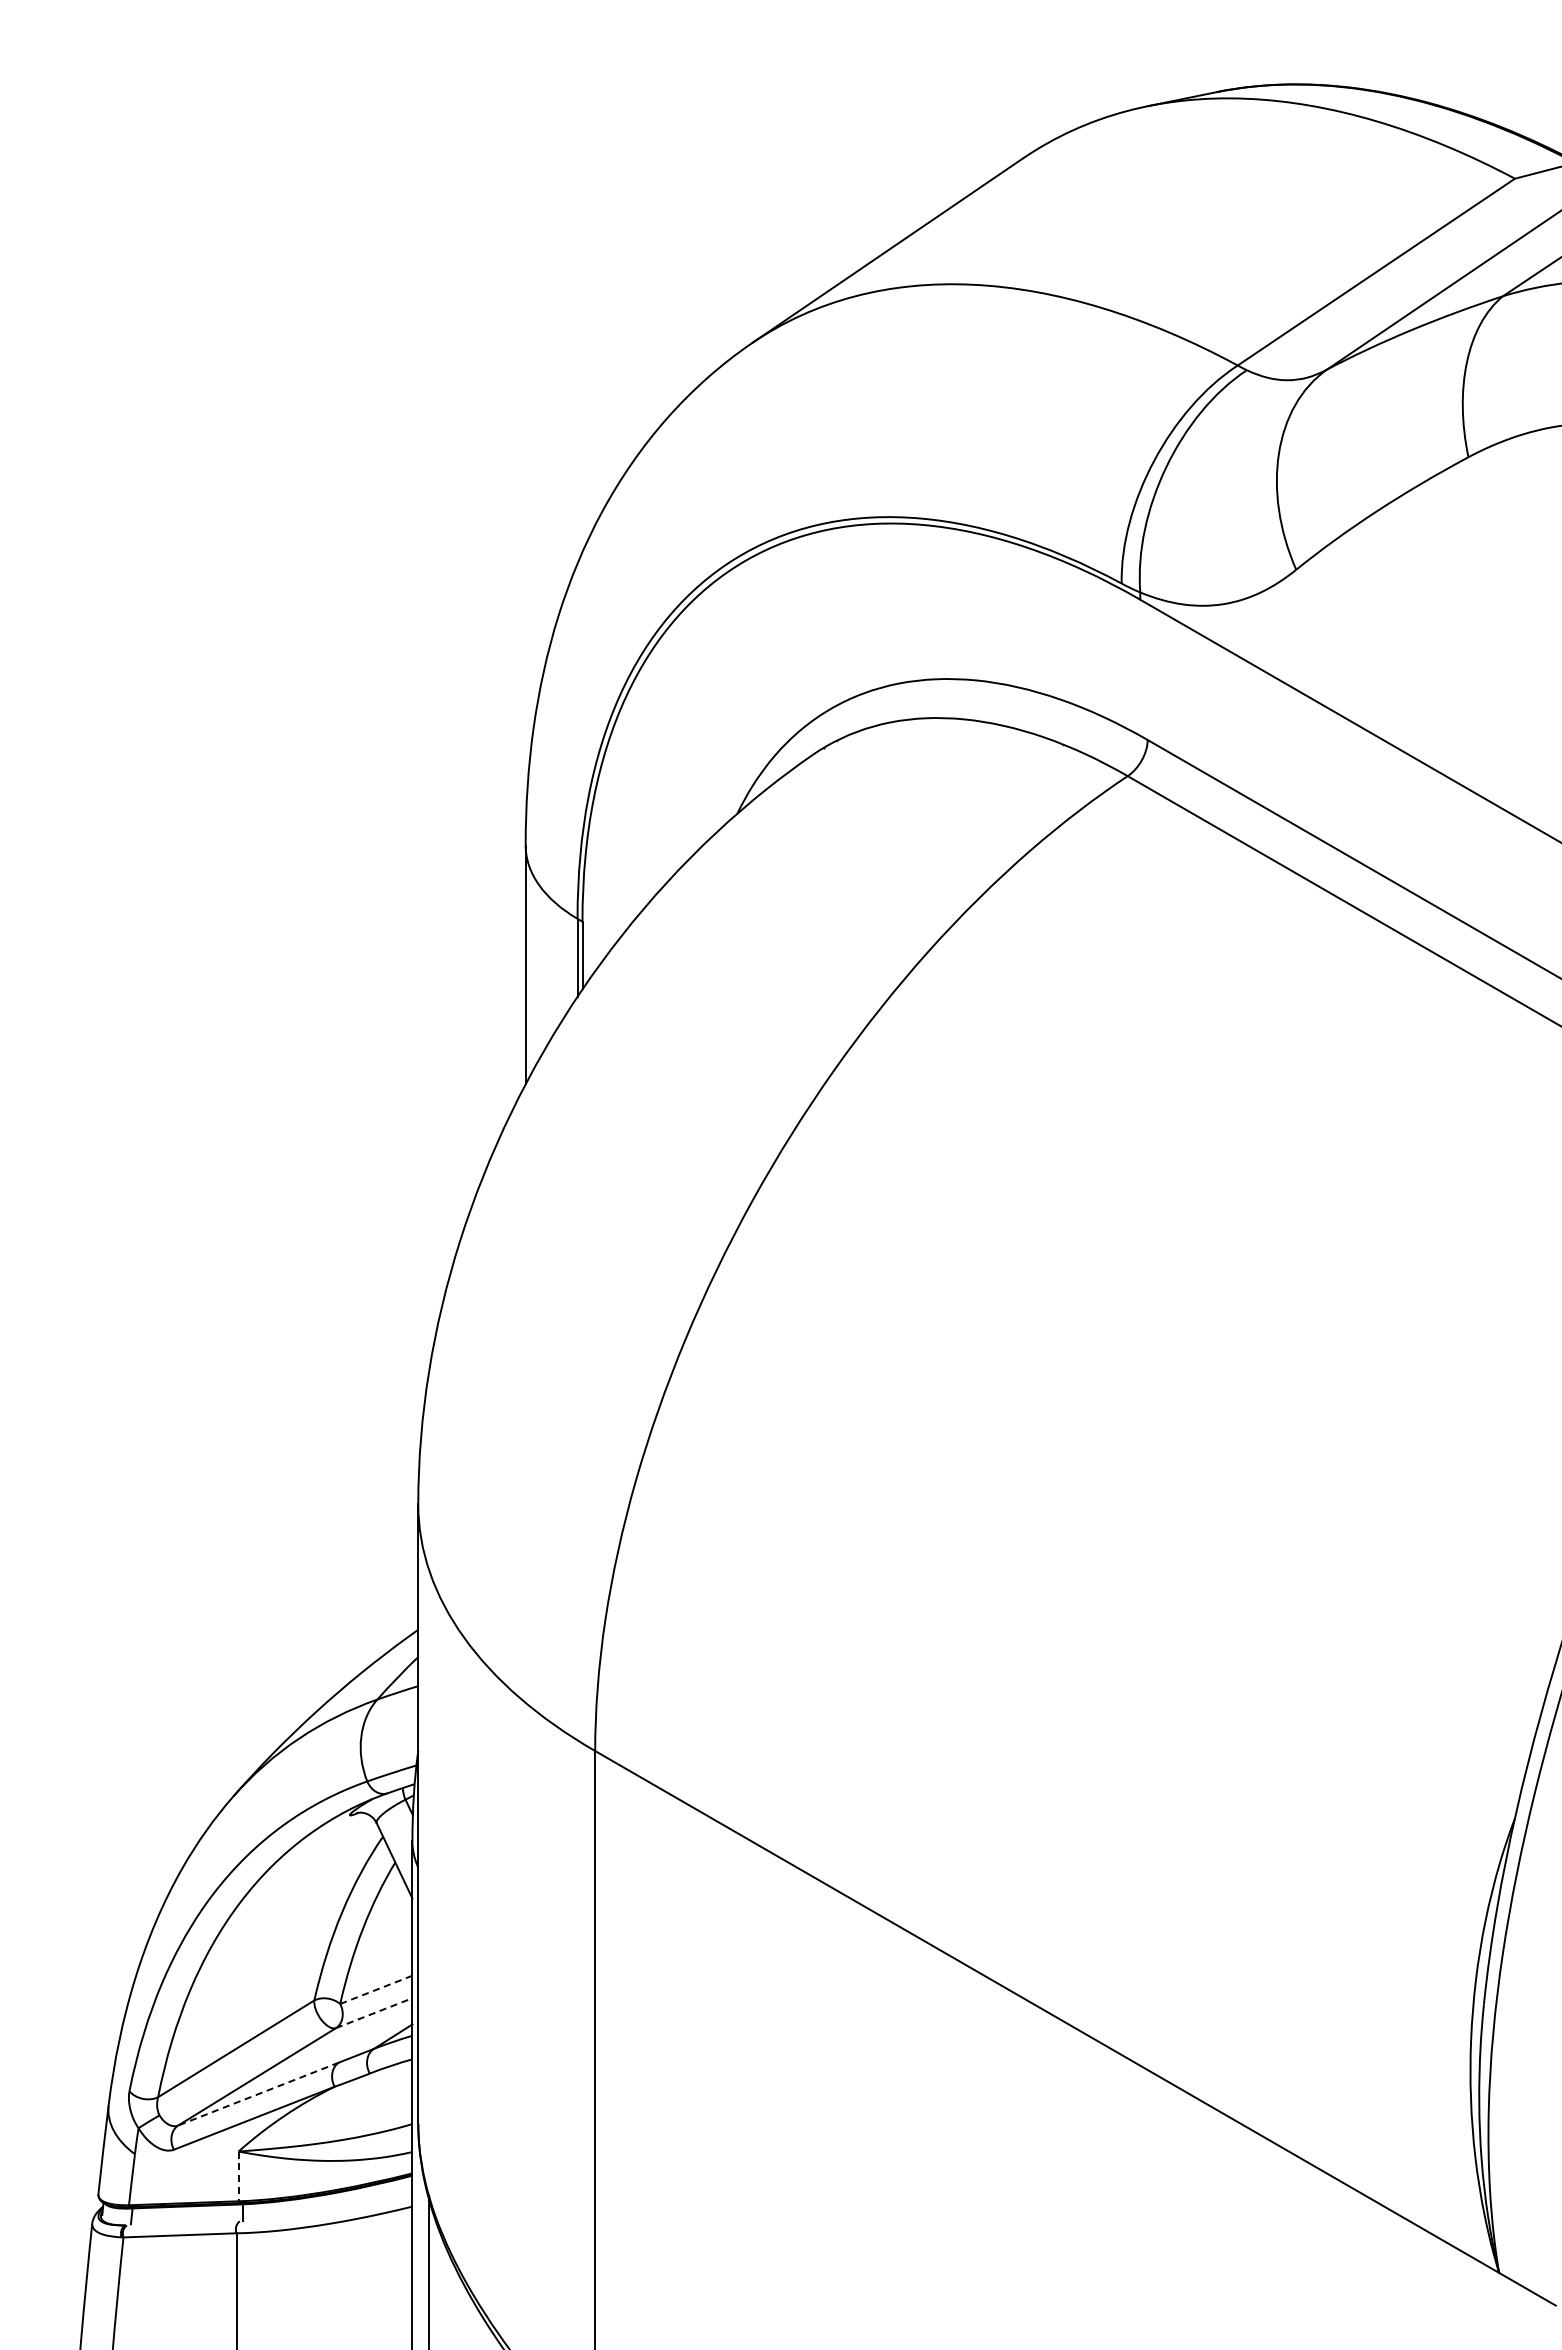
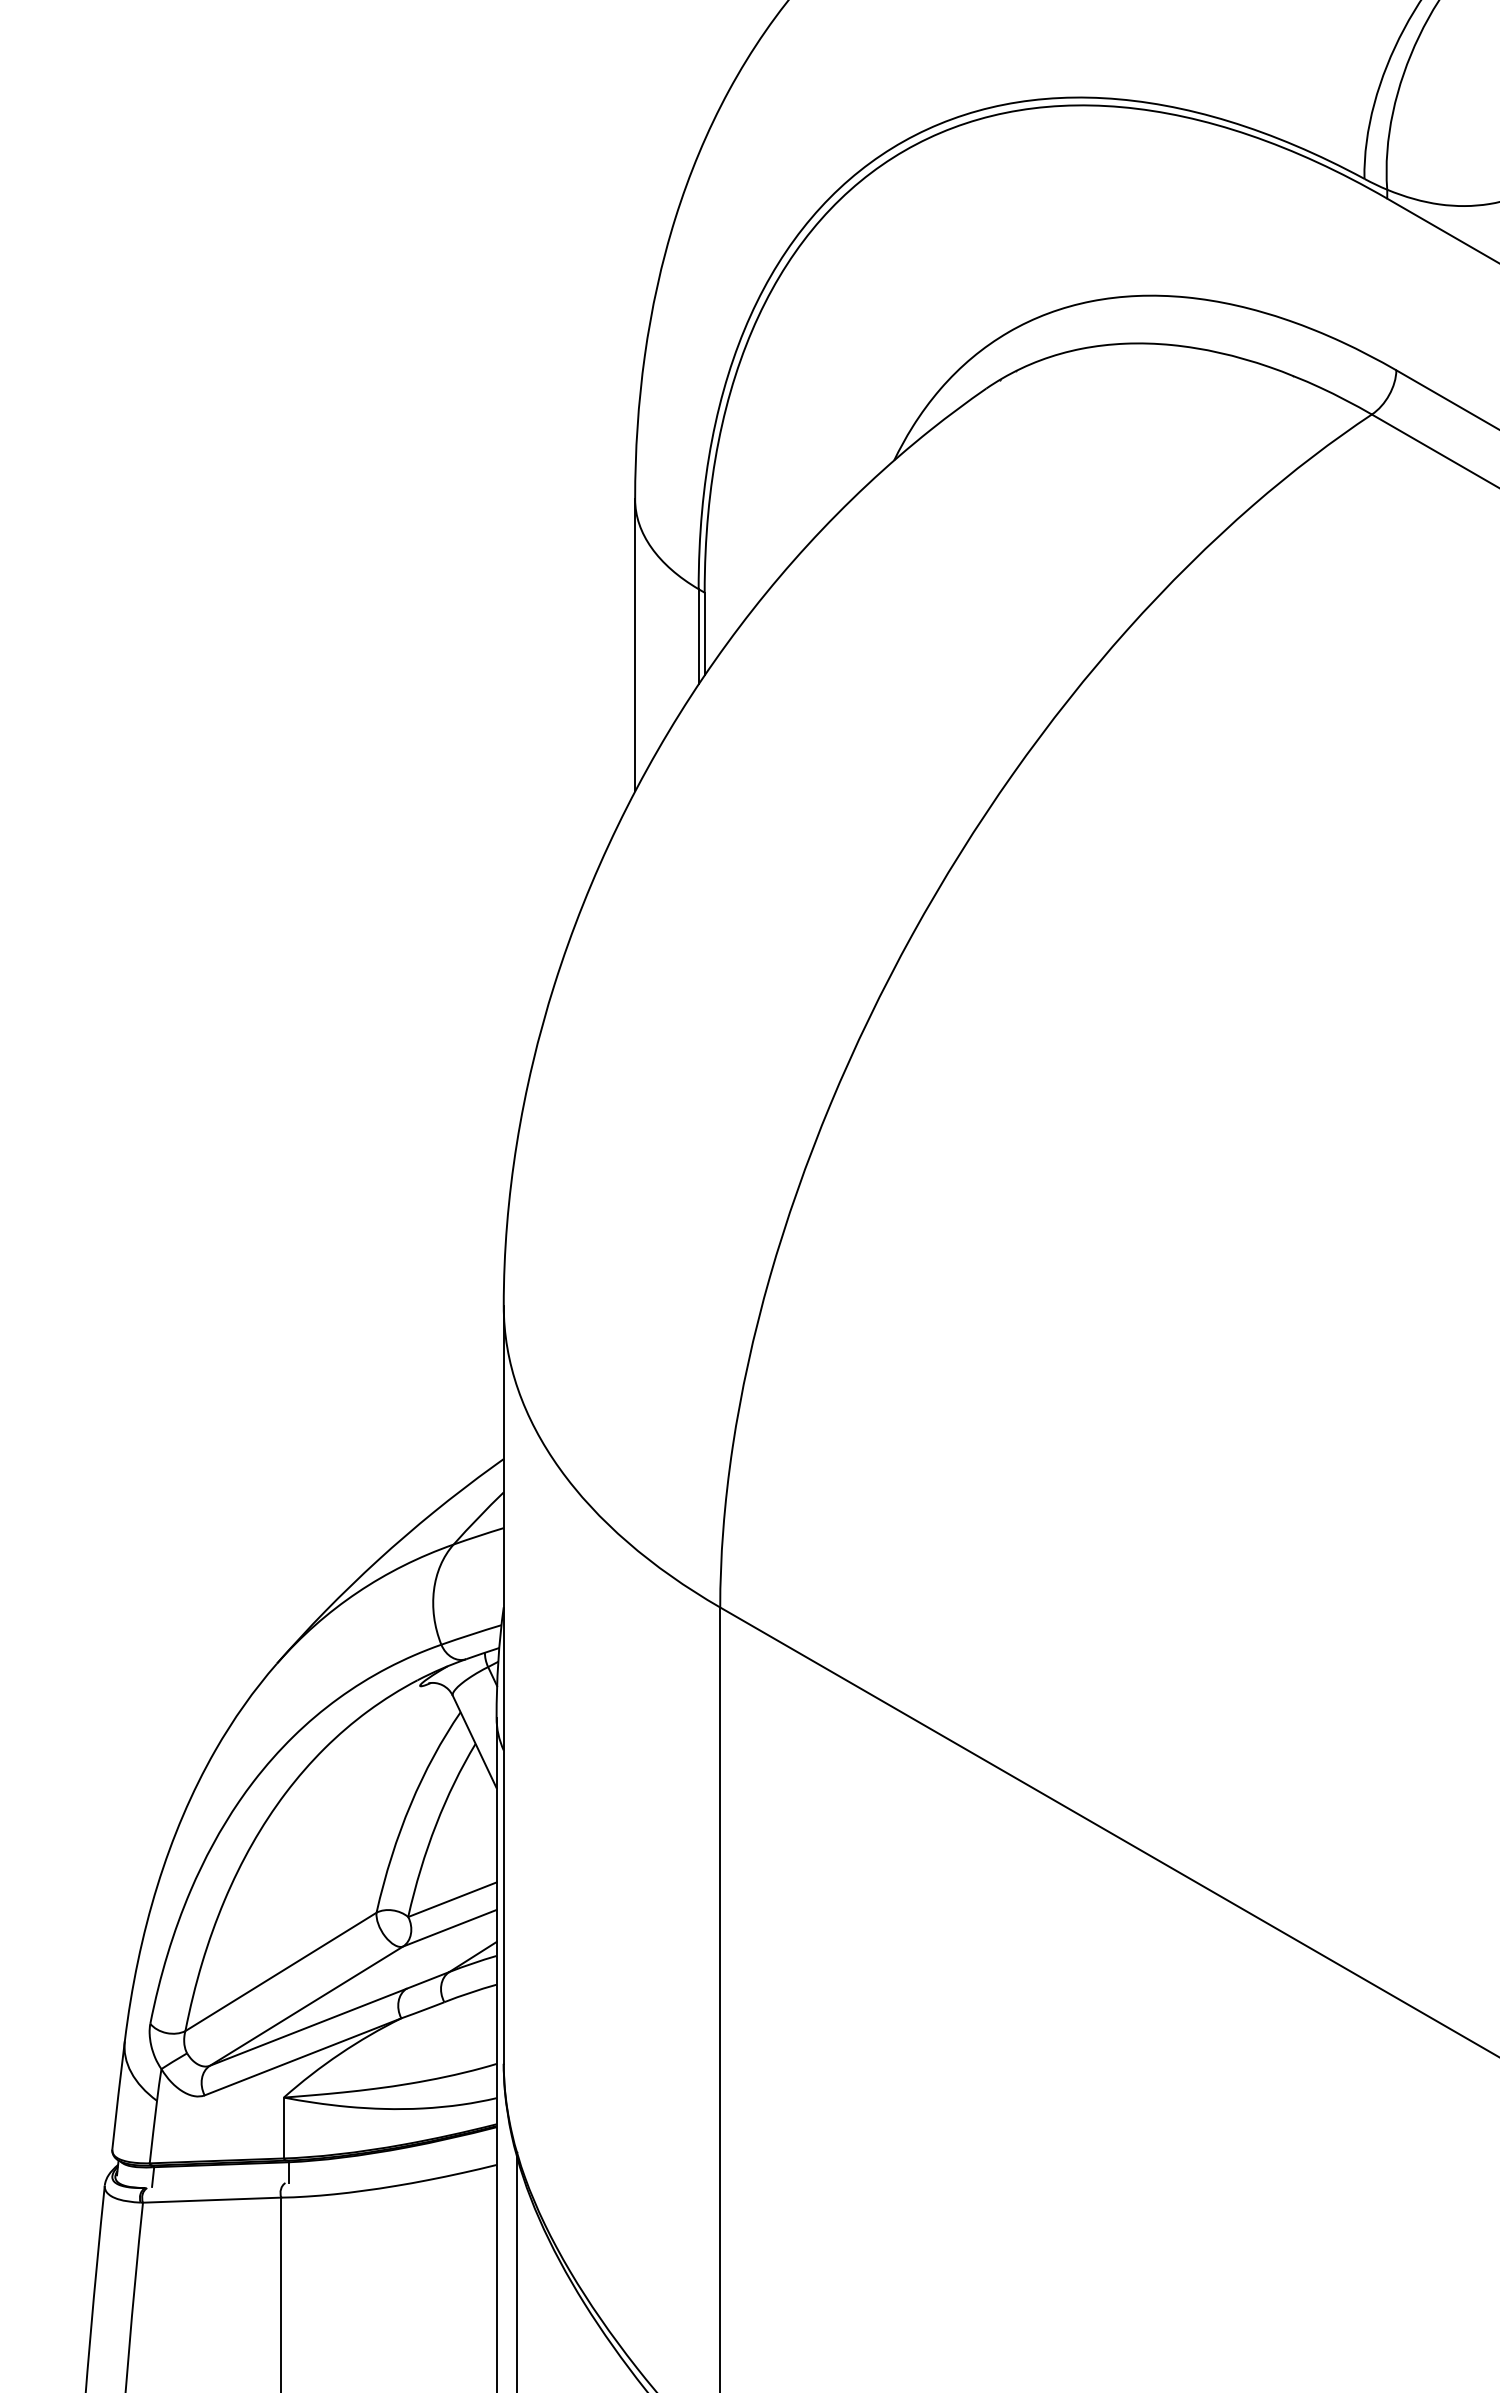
line: (376, 1989) -> (452, 1899), dashed -> solid
line: (374, 2013) -> (450, 1928), dashed -> solid
line: (258, 2094) -> (308, 2027), dashed -> solid
line: (238, 2176) -> (283, 2128), dashed -> solid

